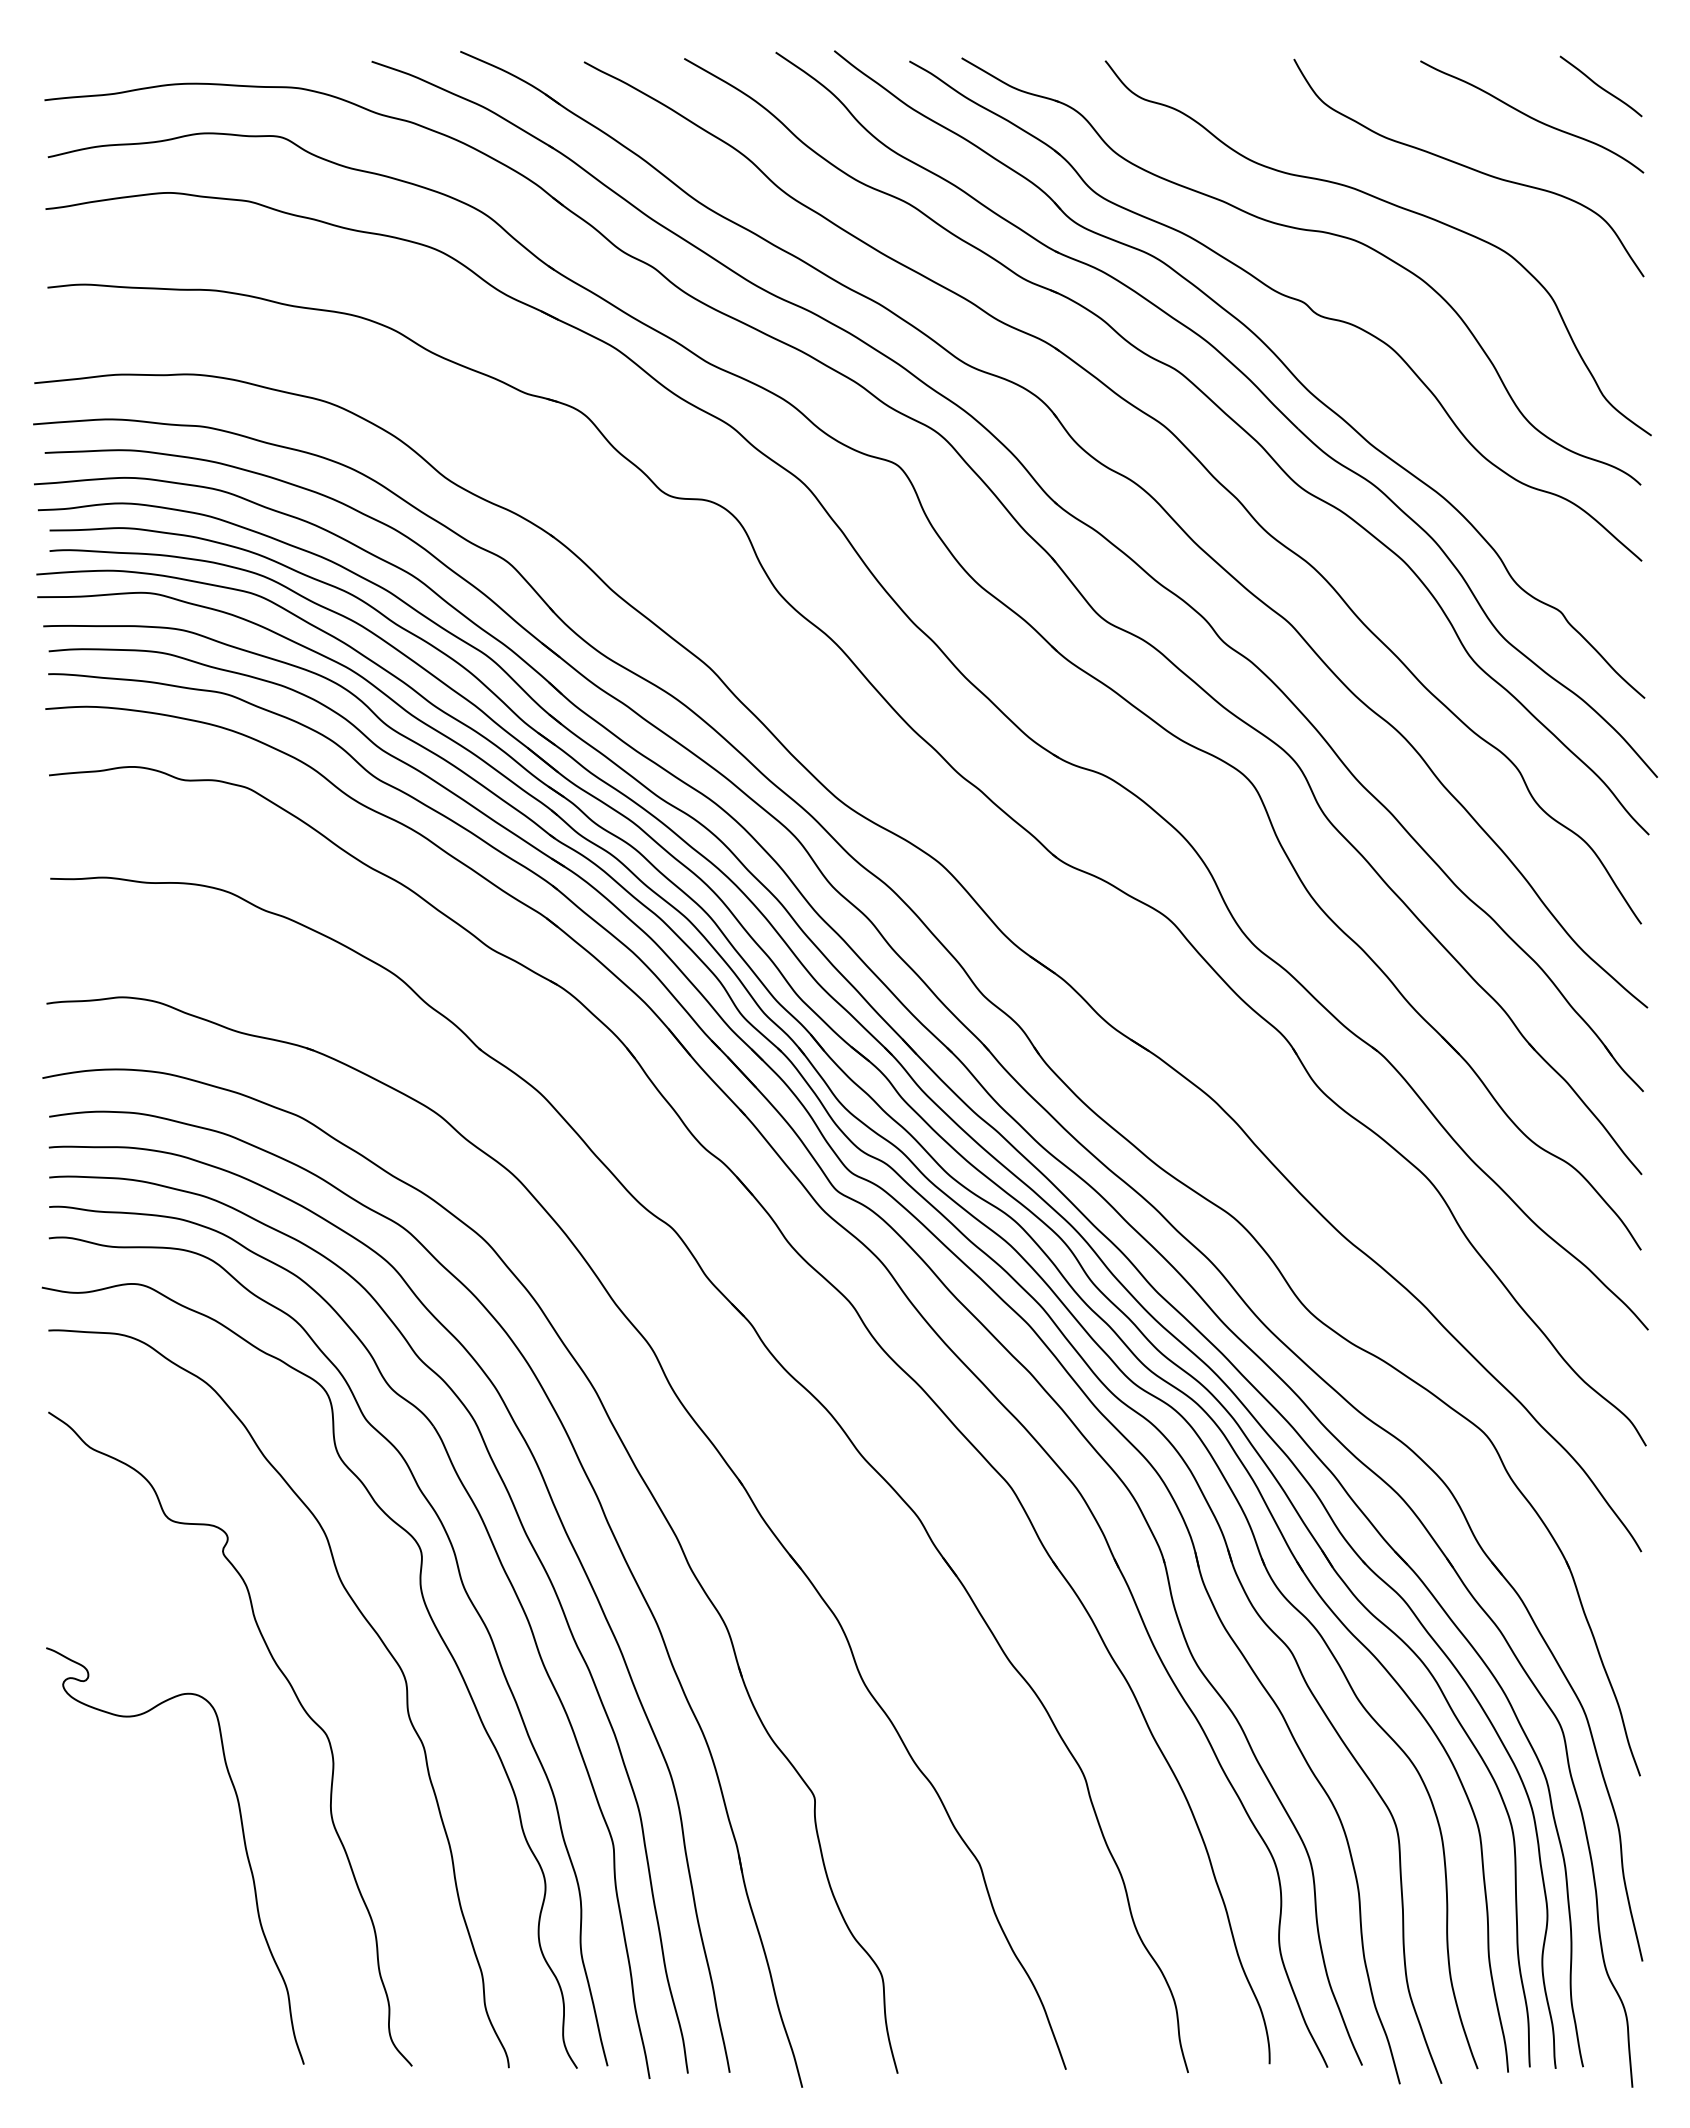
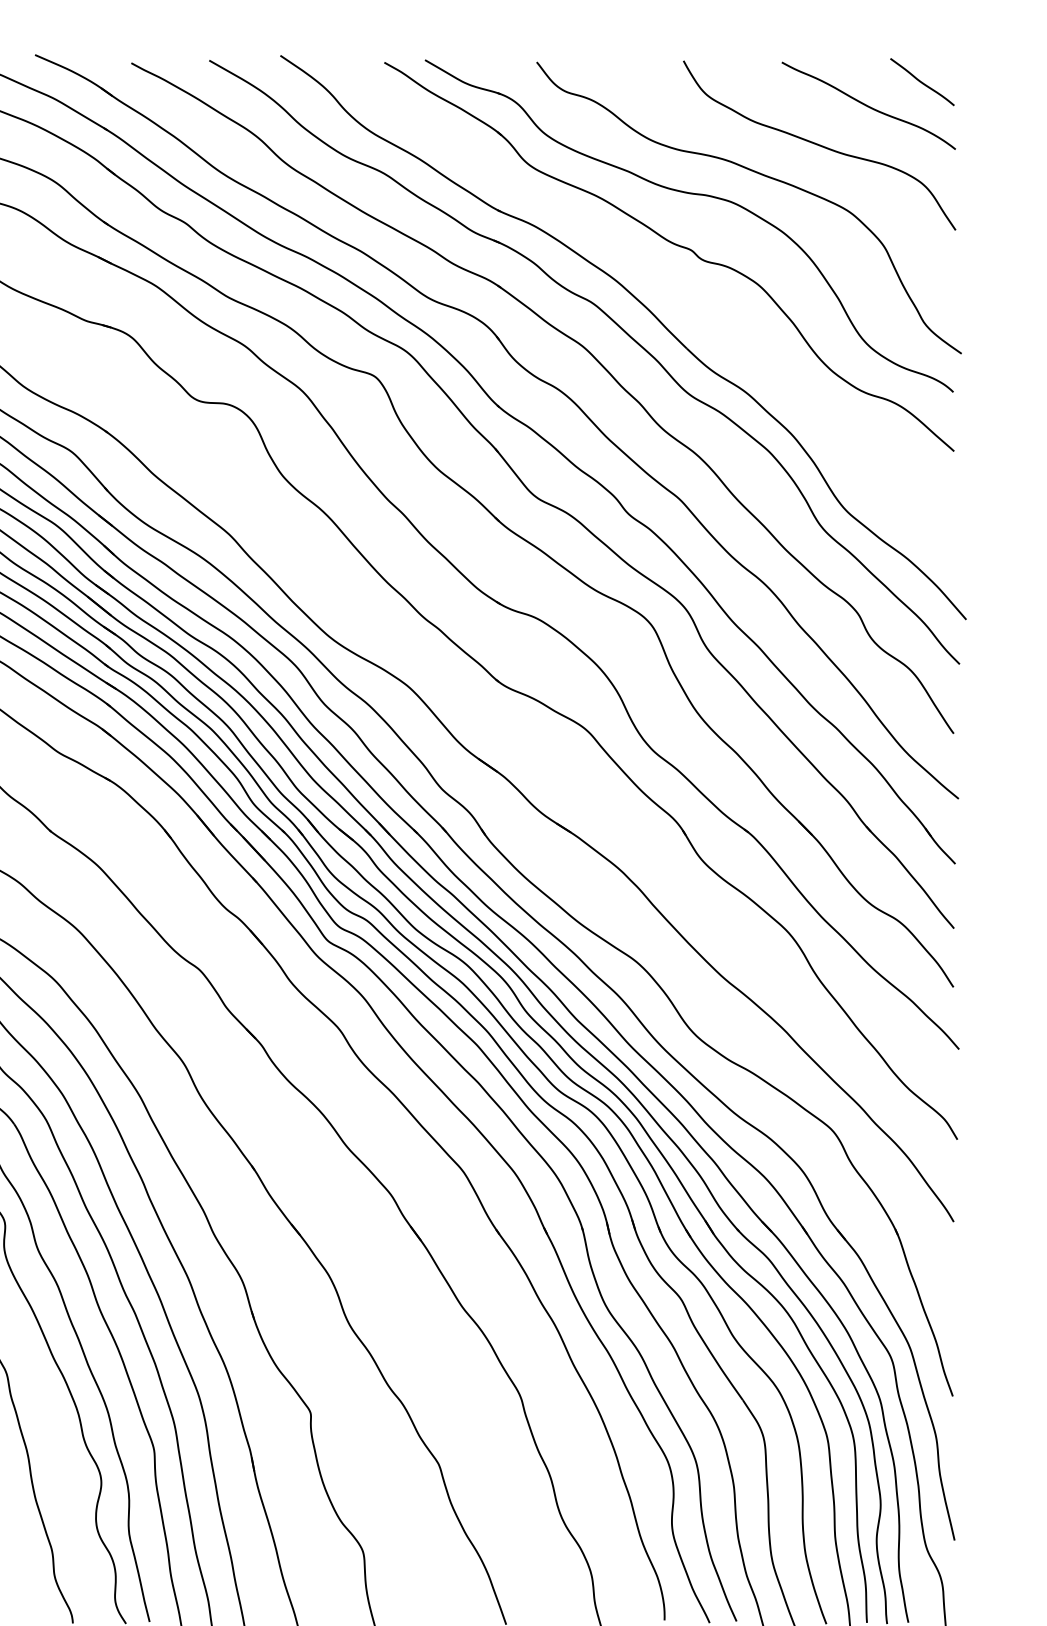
part: (1266, 347) -> (662, 285), removed

